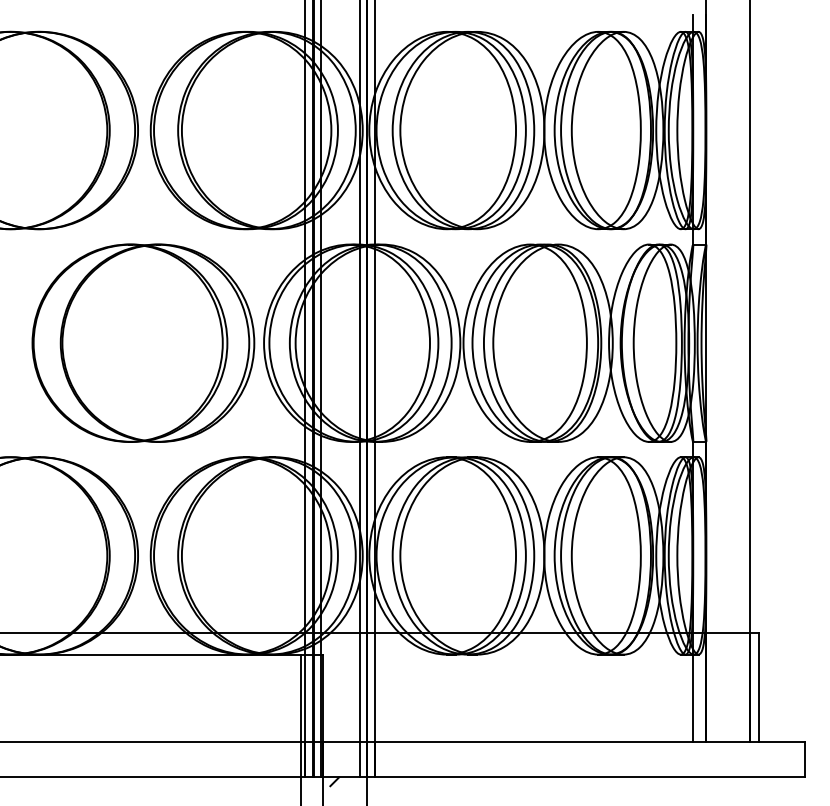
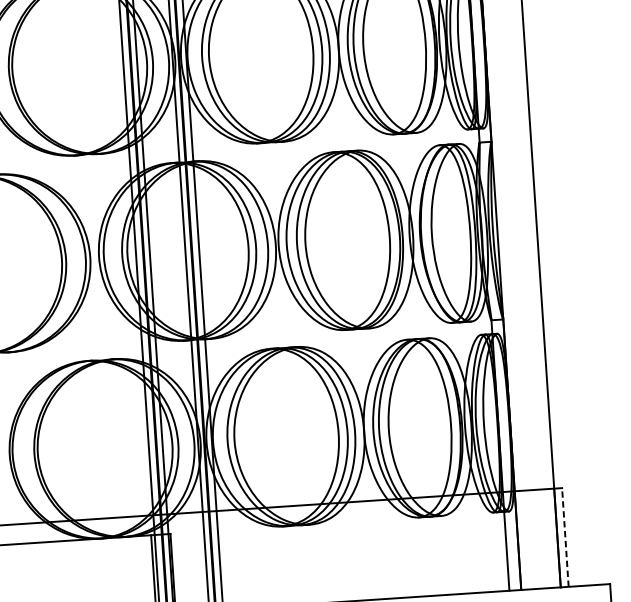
line: (759, 687) -> (565, 537), solid -> dashed

